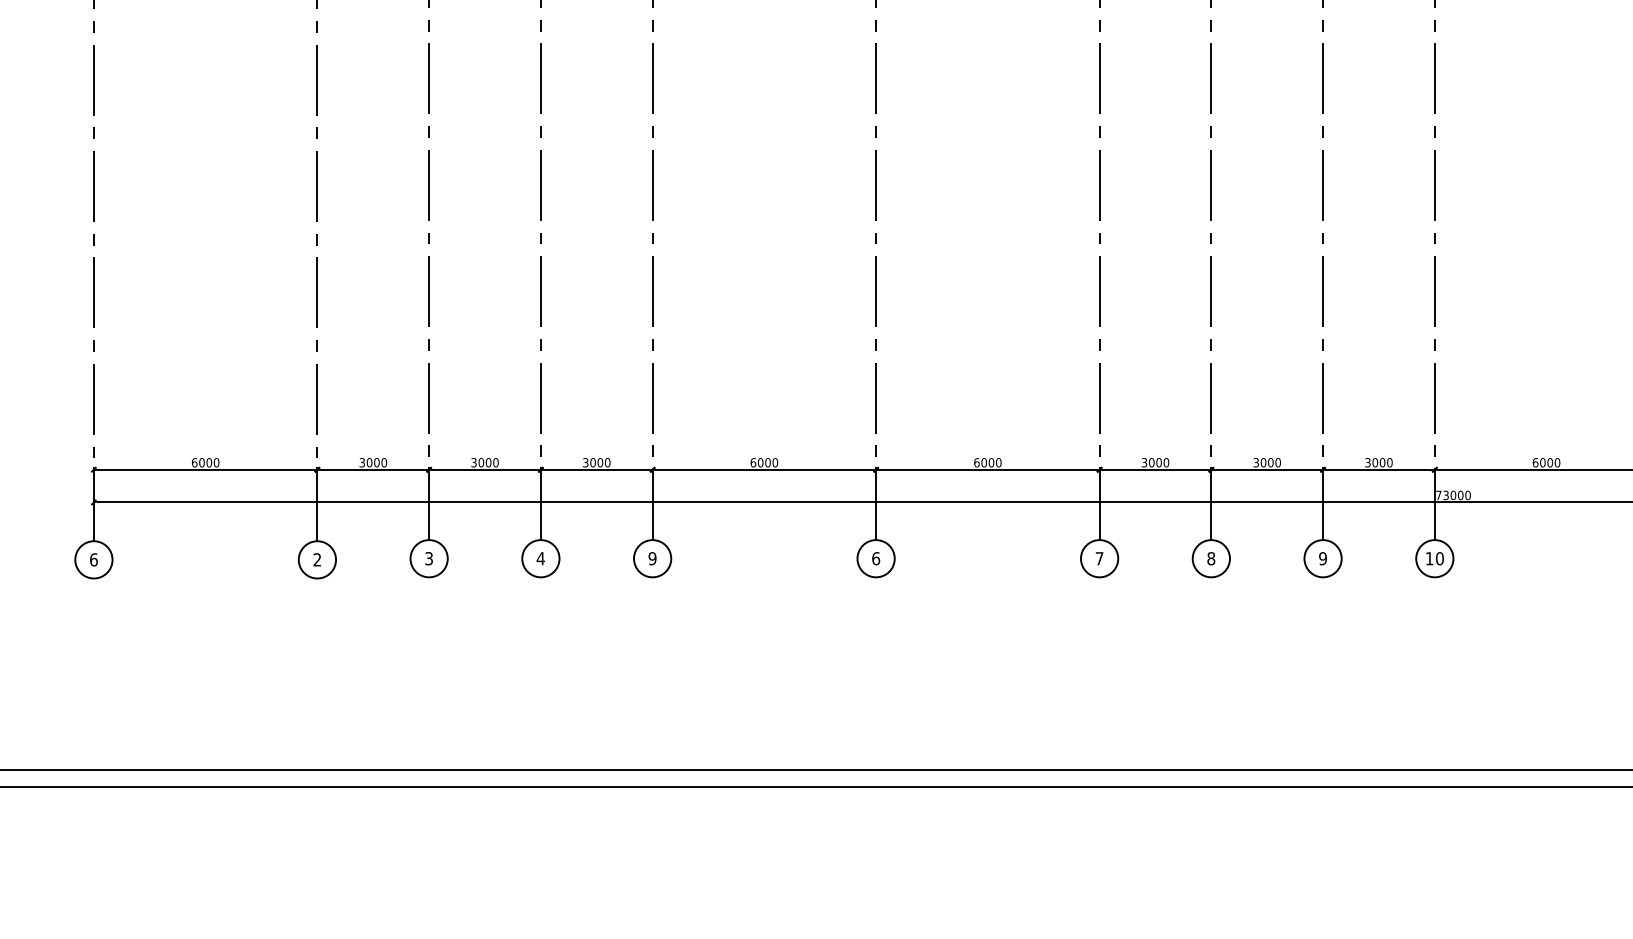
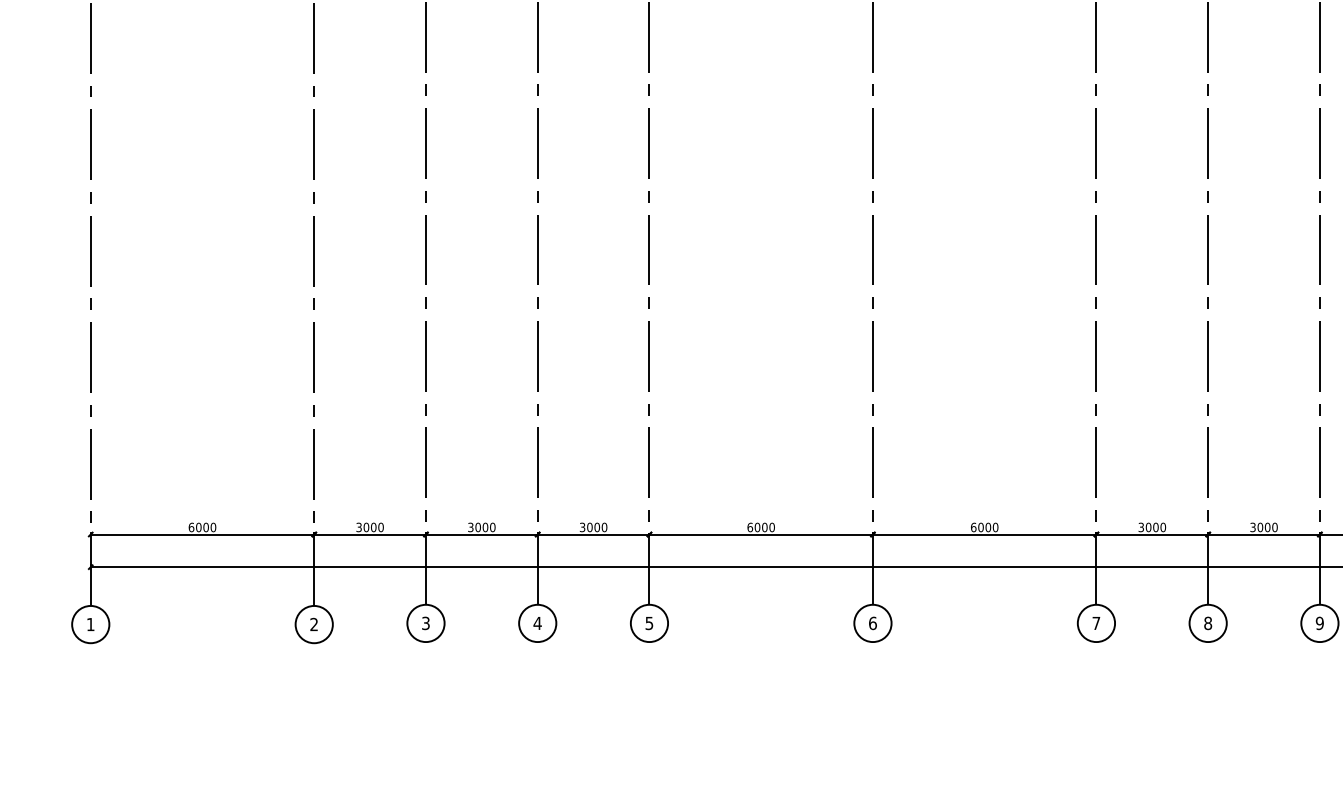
text: (652, 558) -> (649, 623), 9 -> 5
text: (93, 559) -> (90, 624), 6 -> 1

